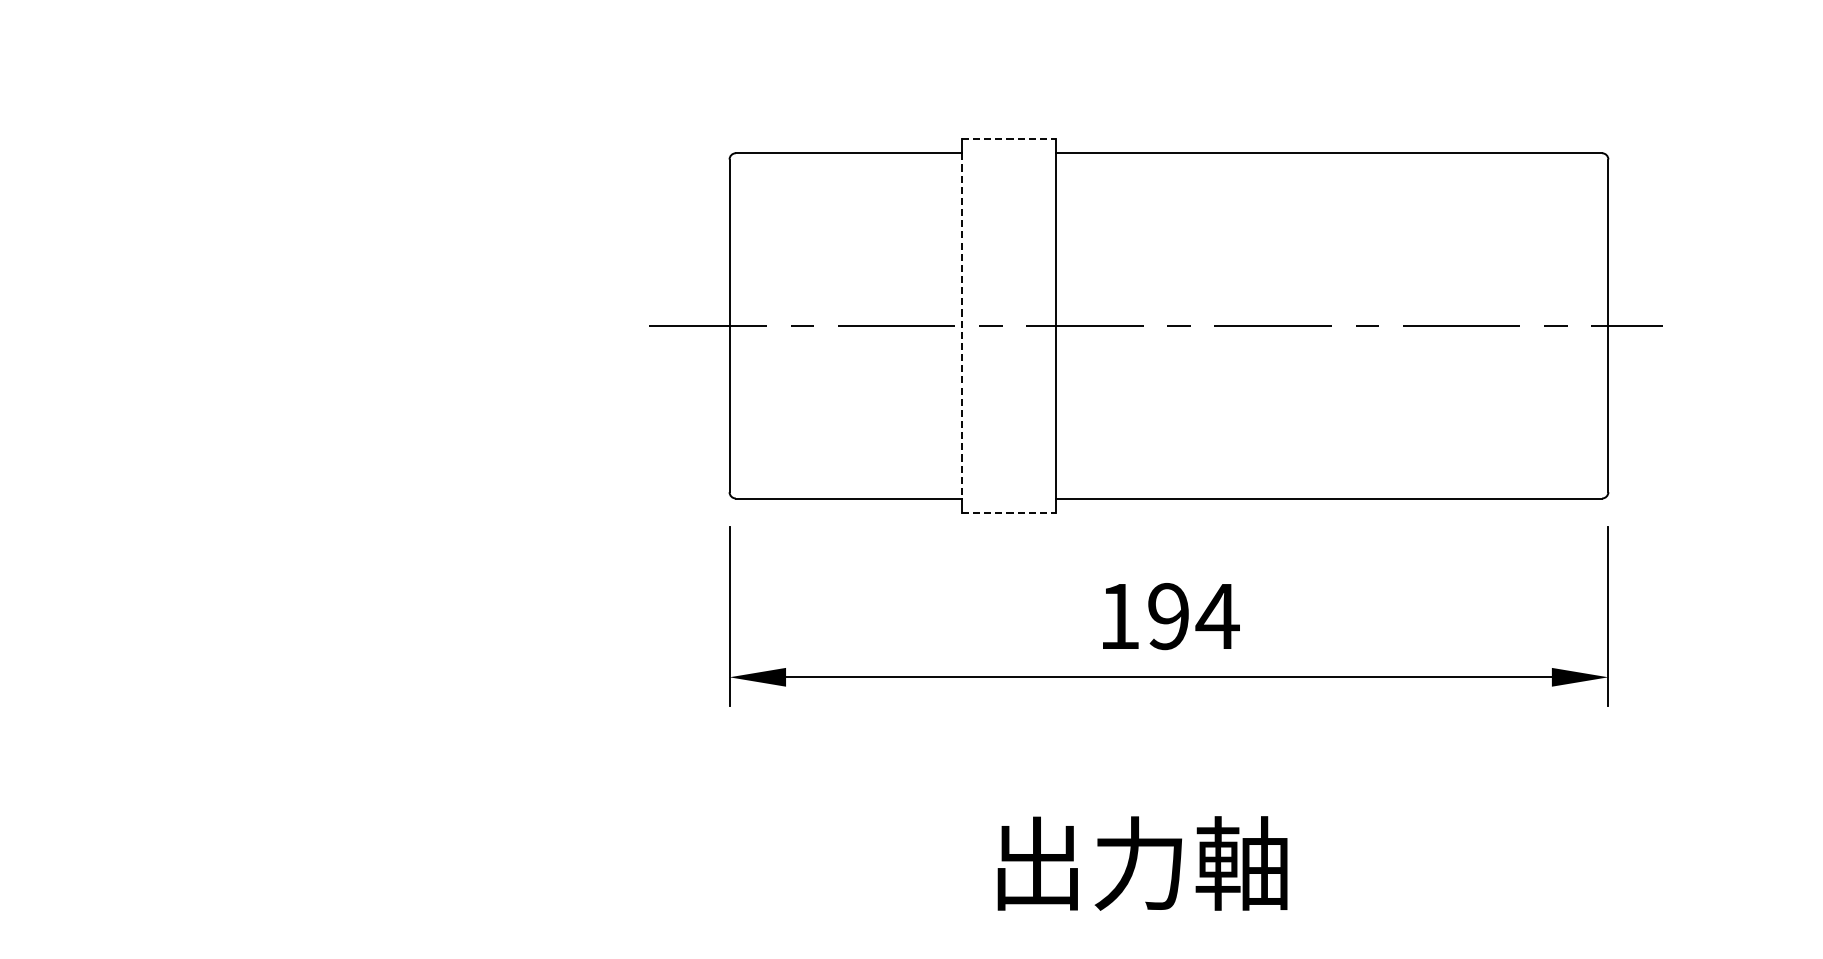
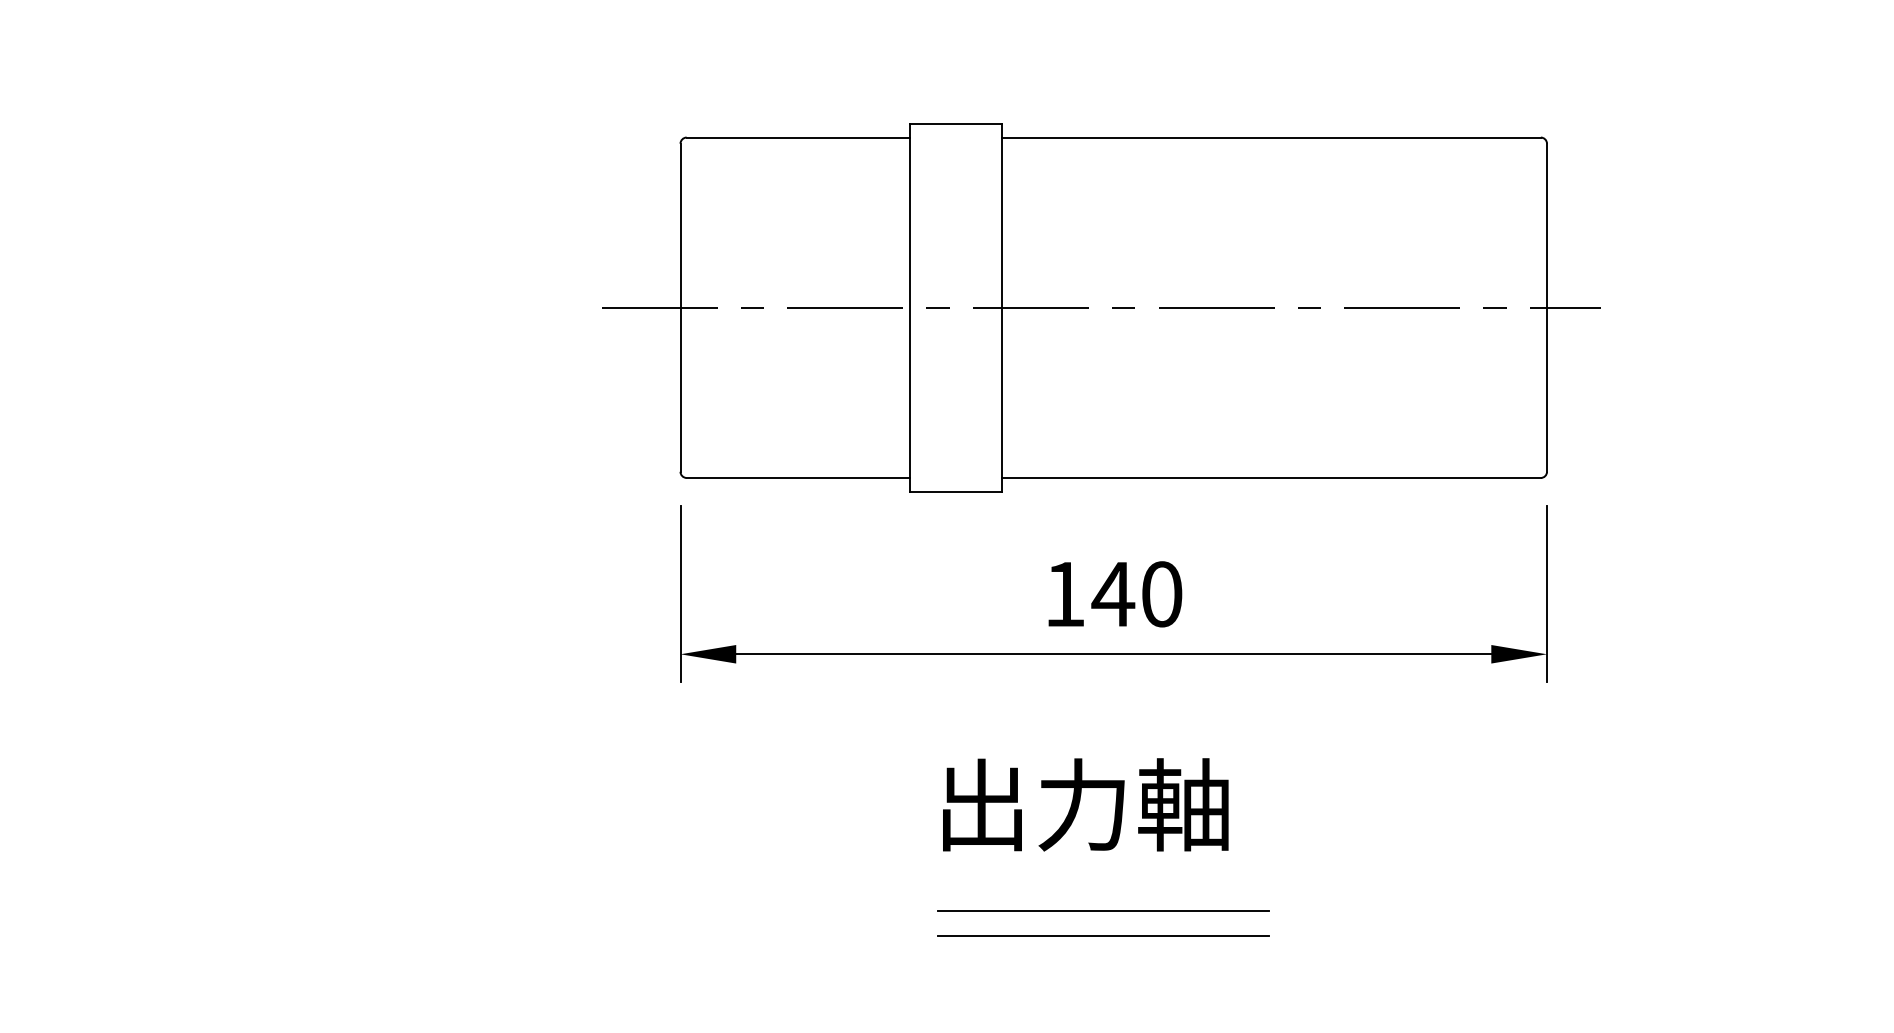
line: (1009, 138) -> (956, 123), dashed -> solid
line: (961, 326) -> (909, 308), dashed -> solid
line: (1009, 512) -> (956, 491), dashed -> solid
text: (1193, 616) -> (1137, 594), 194 -> 140
text: (1142, 863) -> (1085, 804), moved
line: (1158, 938) -> (1103, 911), added

